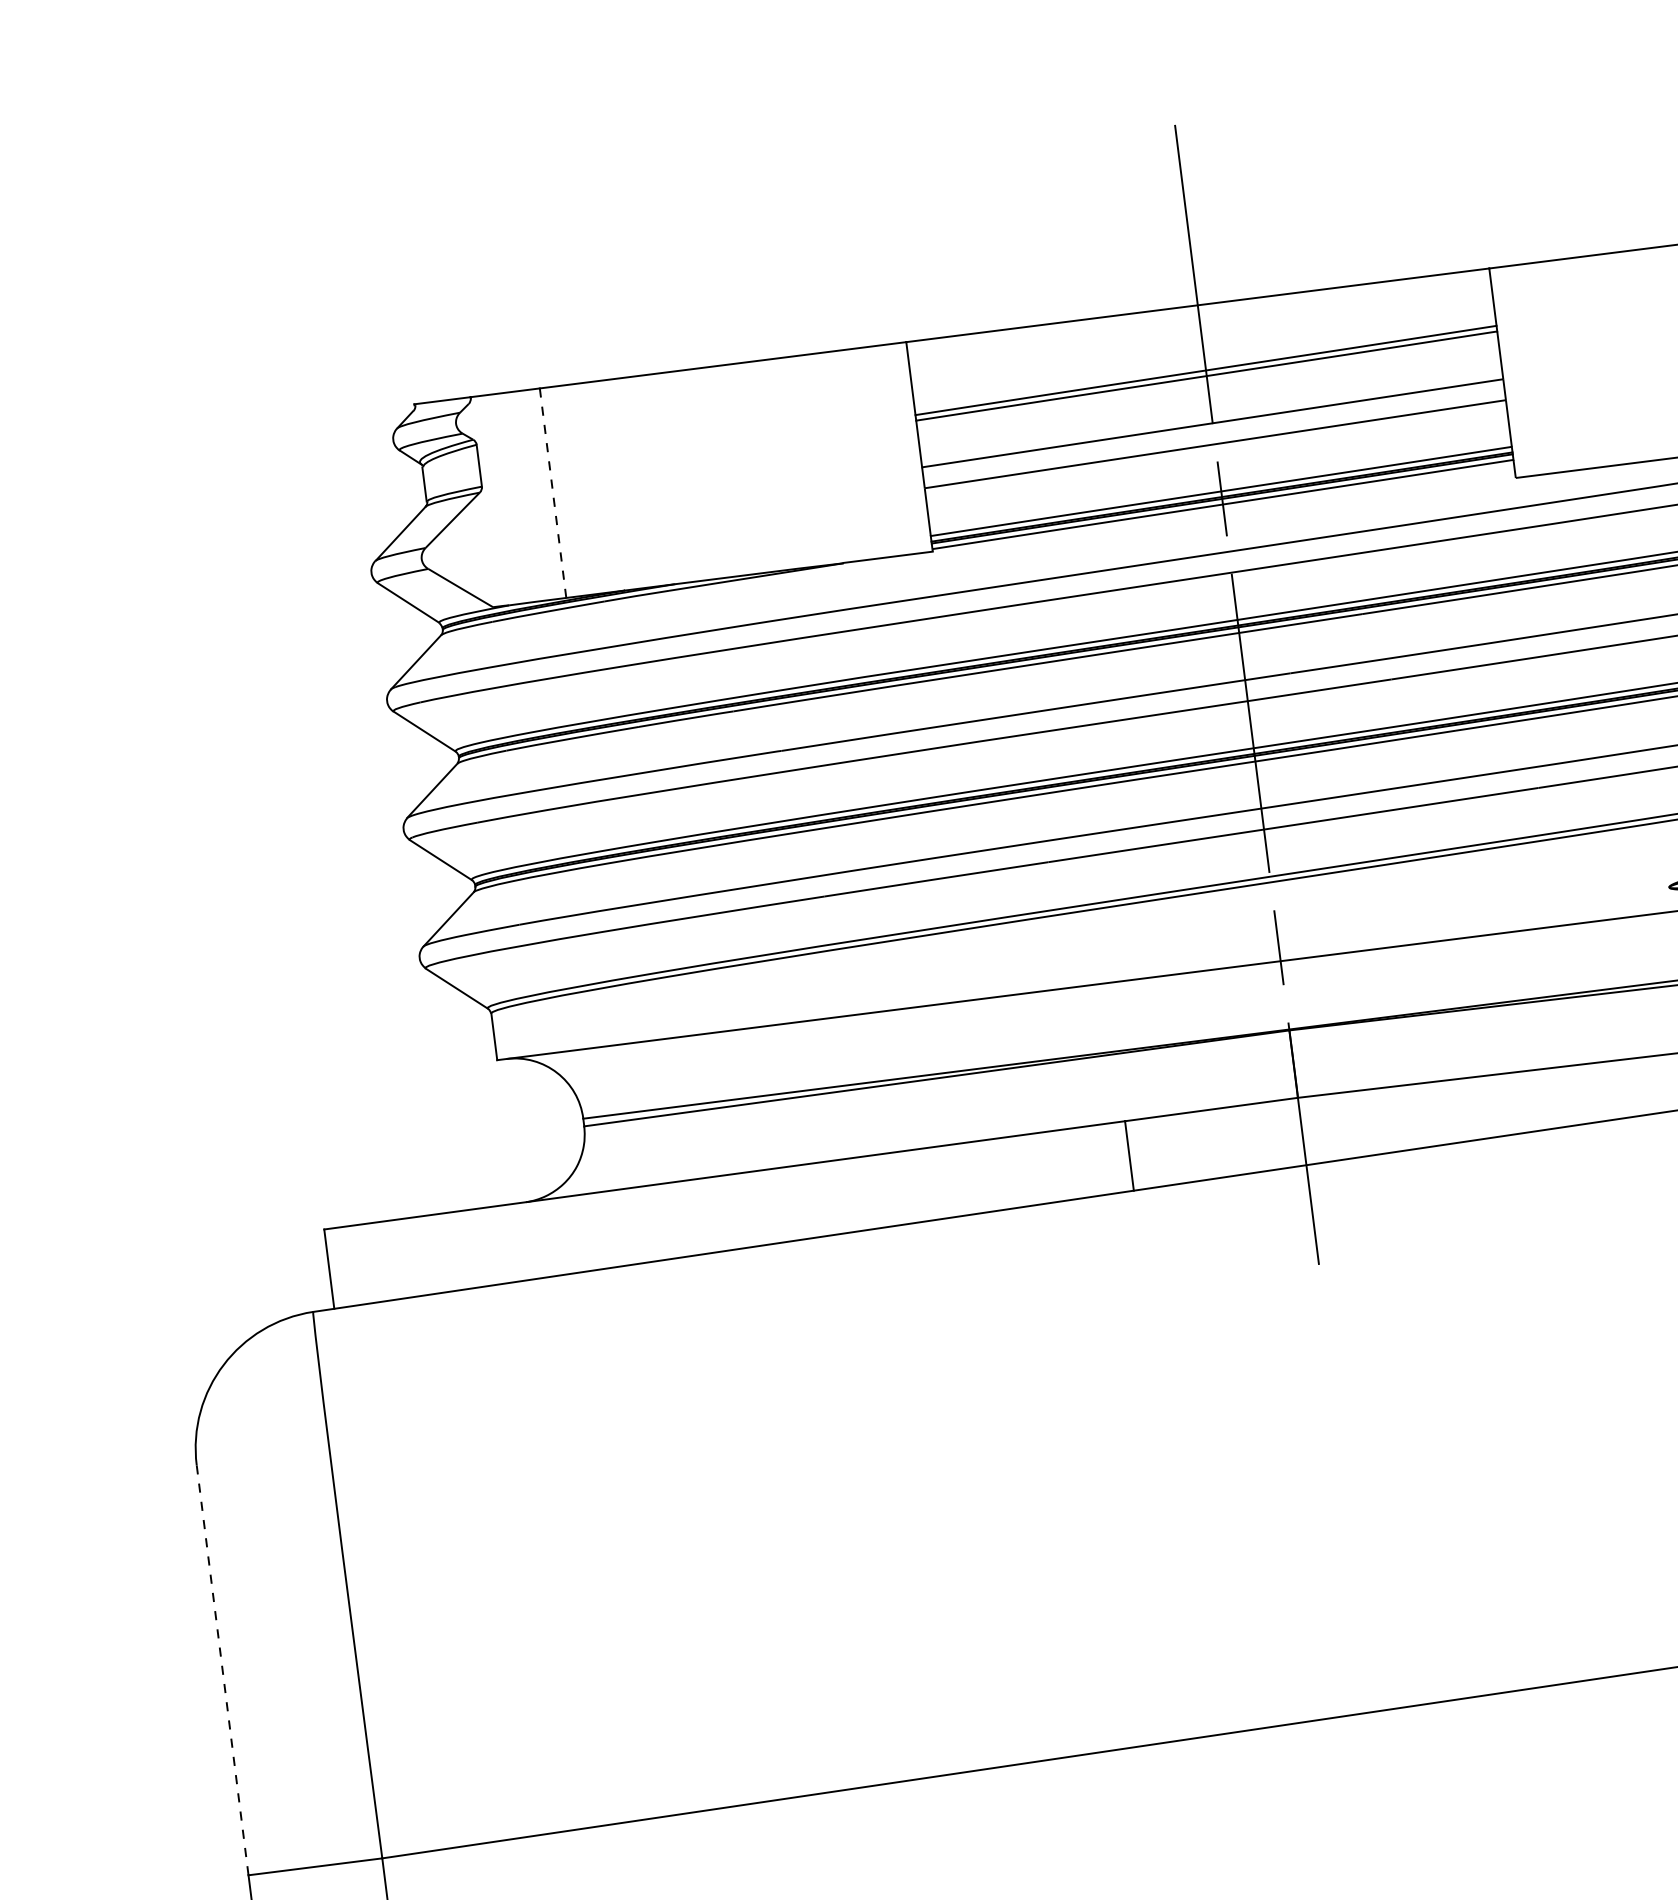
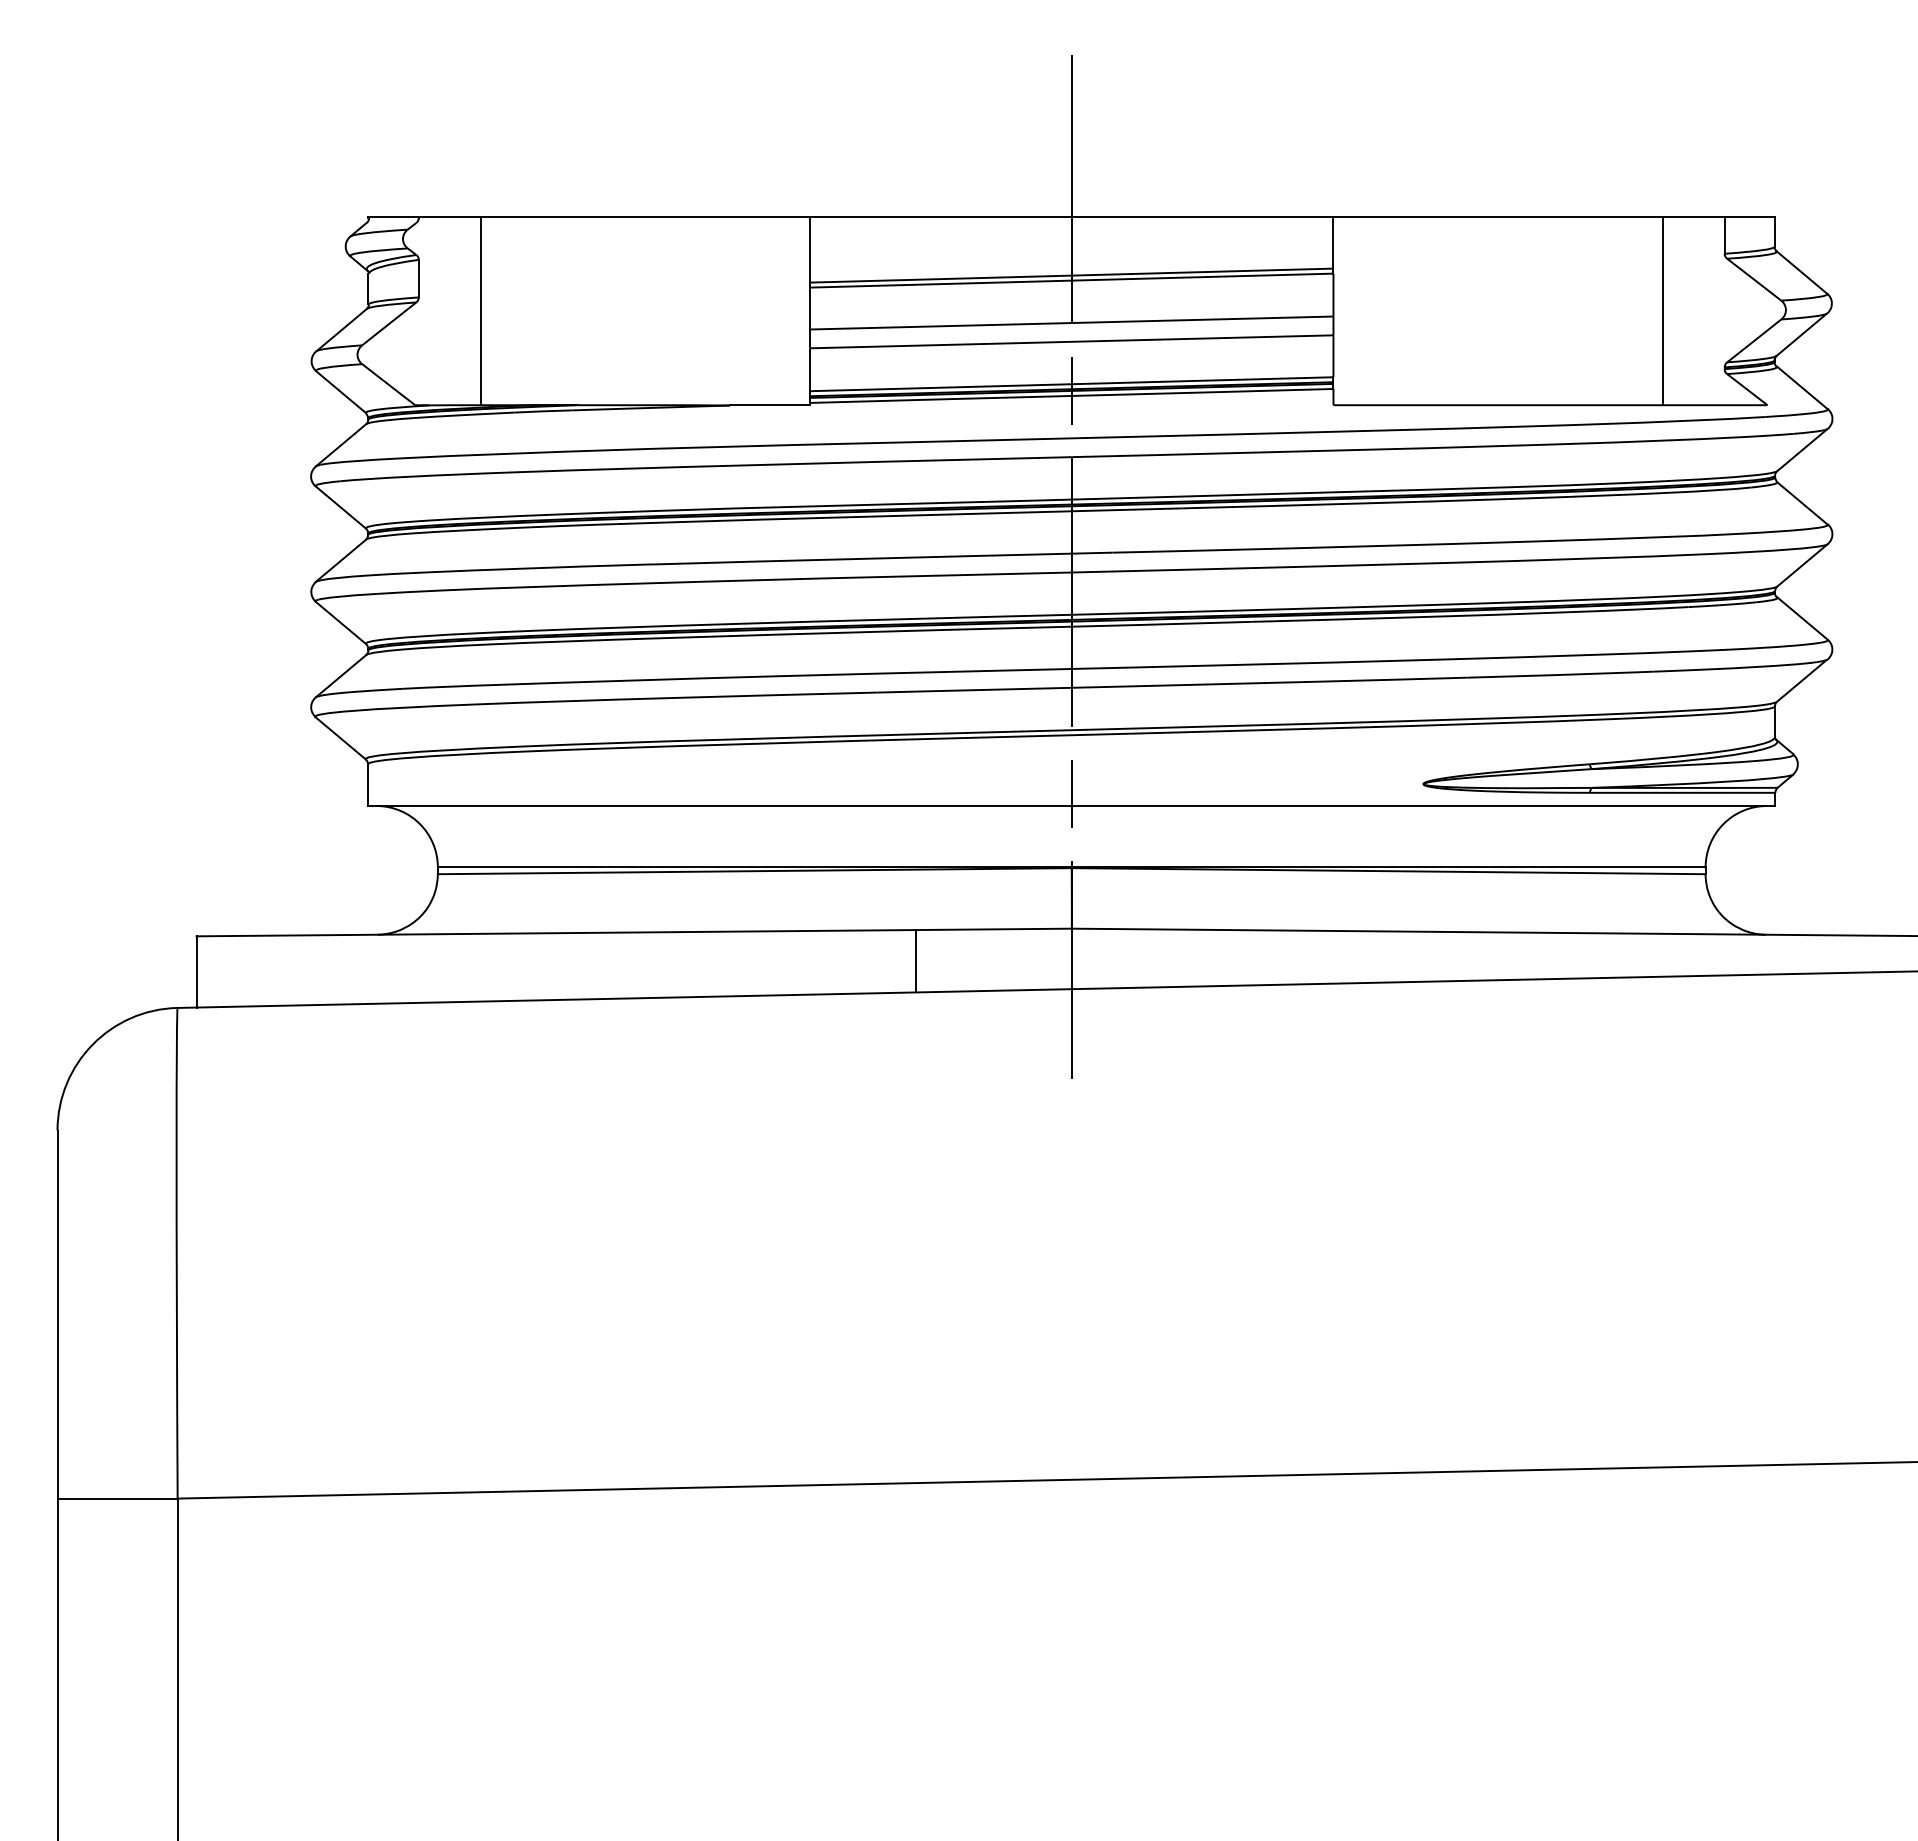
line: (552, 493) -> (480, 311), dashed -> solid
line: (222, 1670) -> (57, 1314), dashed -> solid

